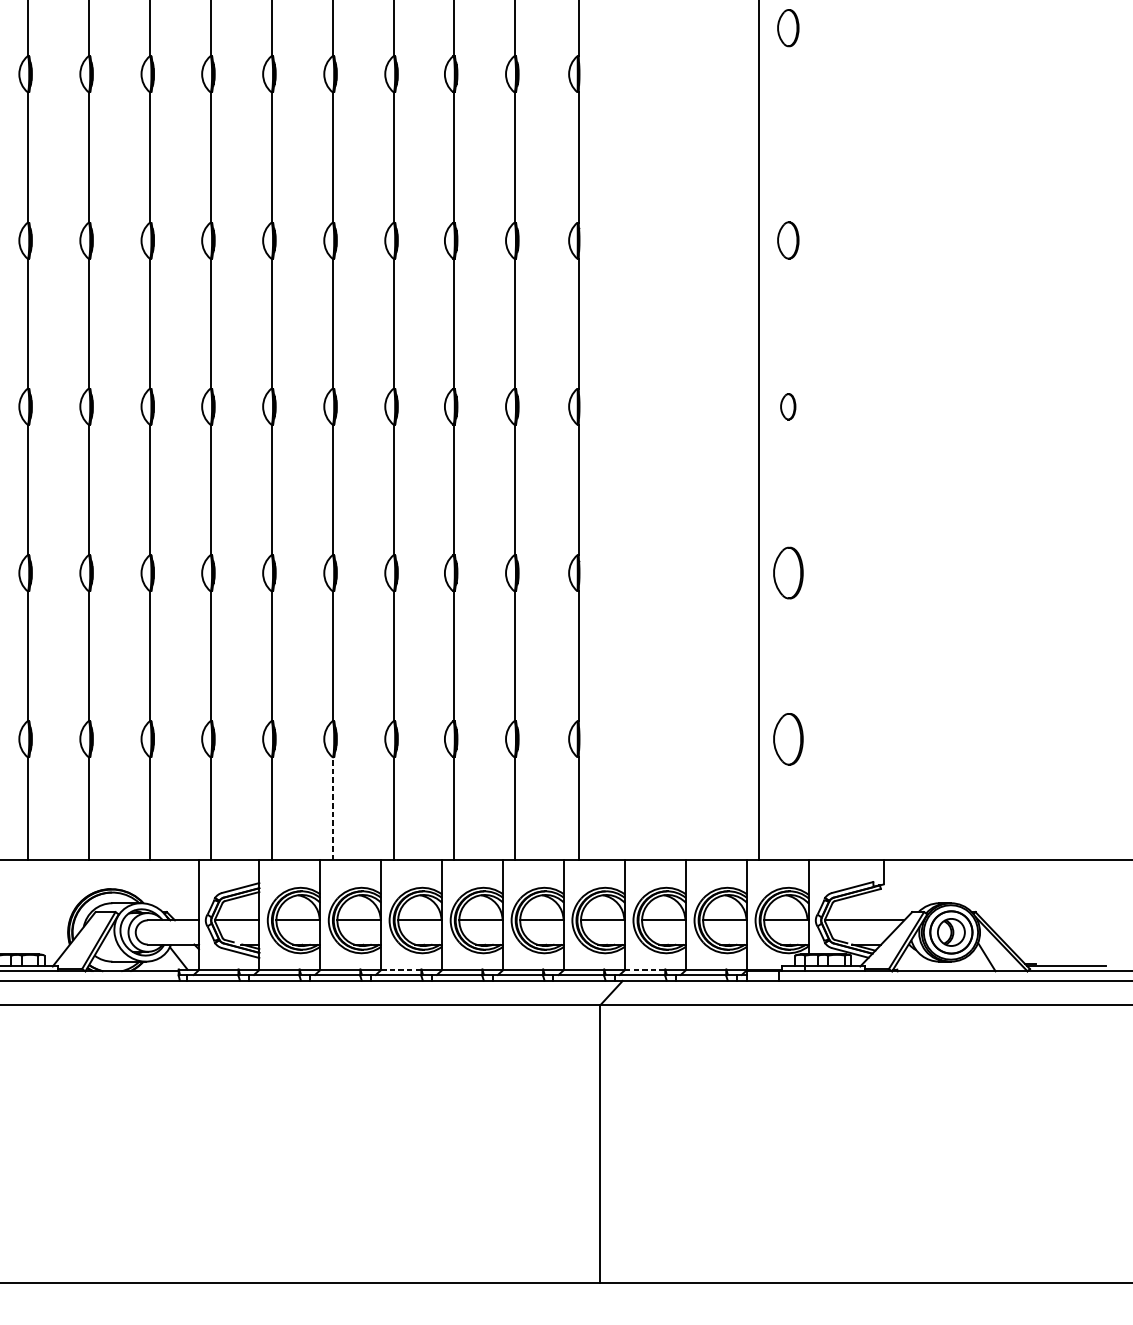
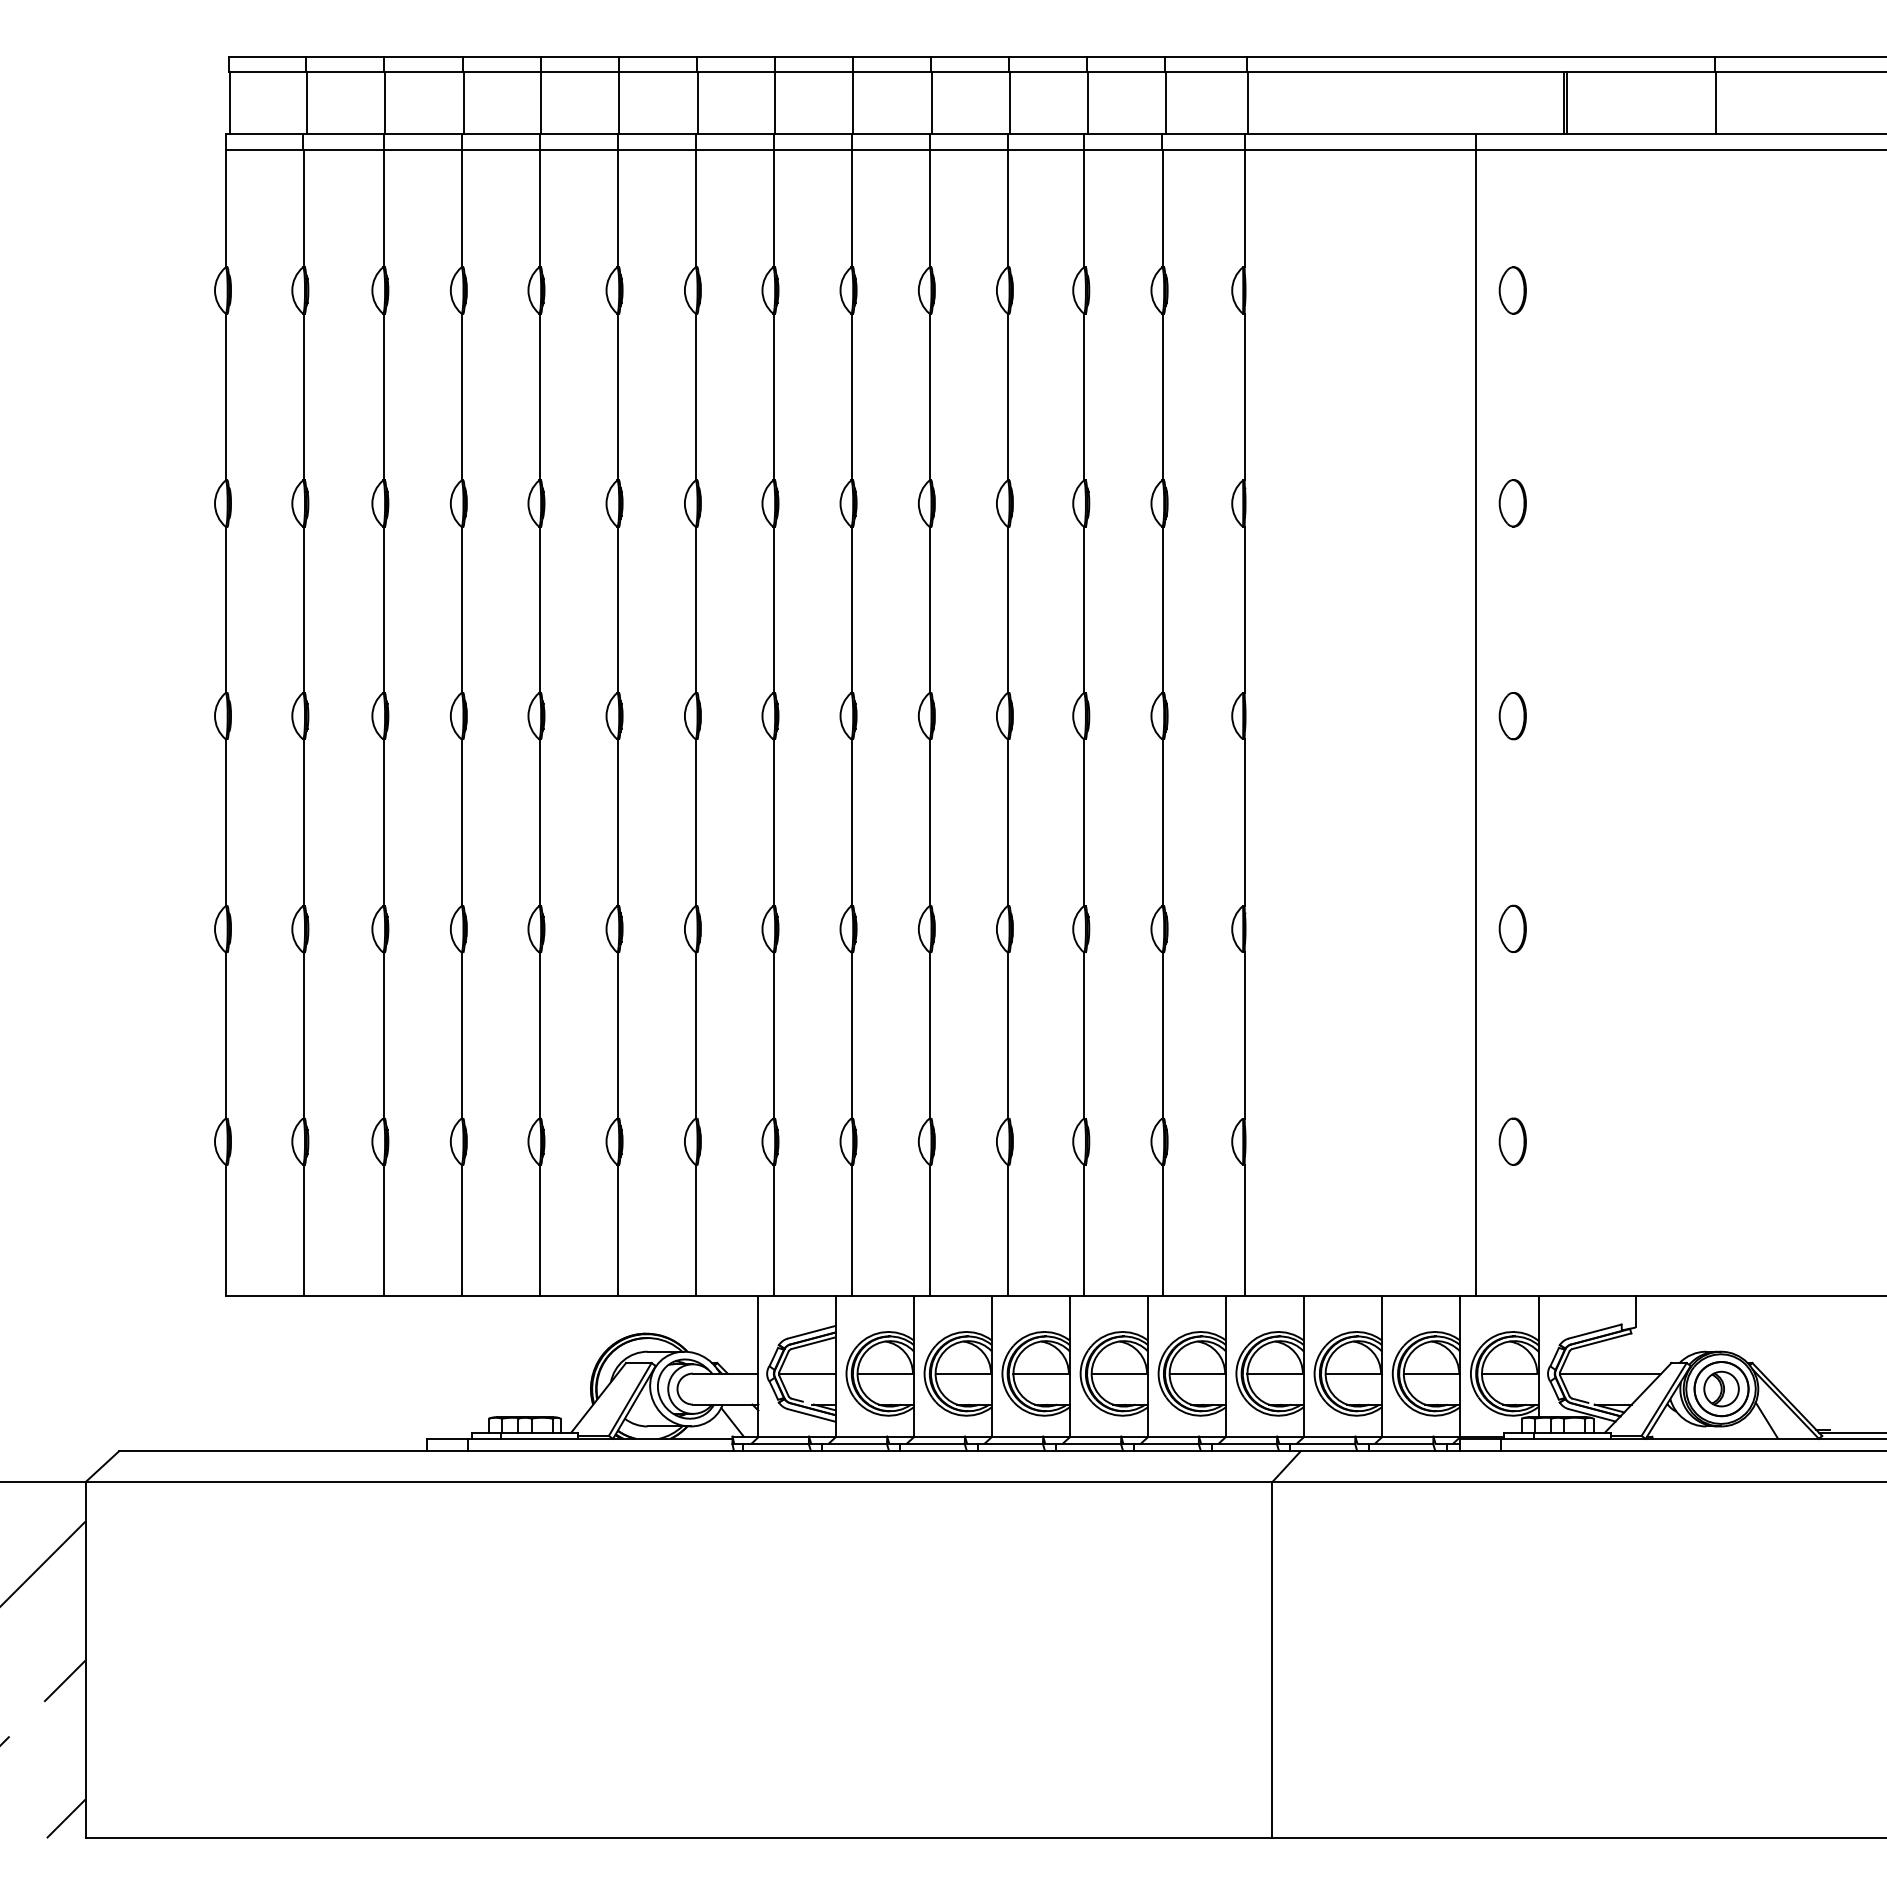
part: (788, 28) -> (1512, 290), moved
part: (788, 407) -> (1512, 716), size x1.43
part: (788, 572) -> (1512, 928), size x0.71
part: (788, 739) -> (1512, 1141), size x0.71
line: (333, 808) -> (930, 1230), dashed -> solid
line: (401, 970) -> (1017, 1437), dashed -> solid
line: (645, 970) -> (1329, 1437), dashed -> solid

